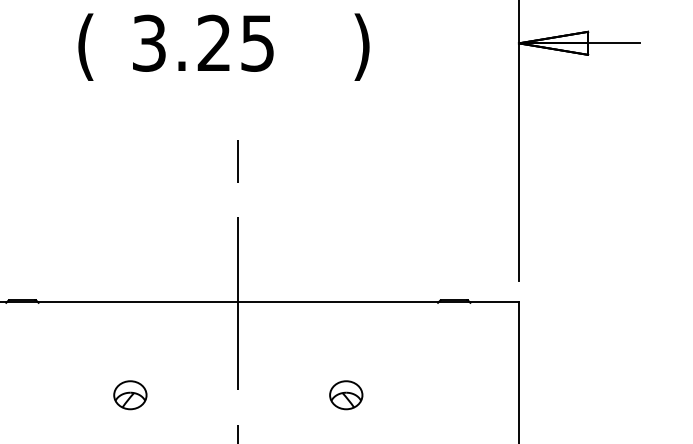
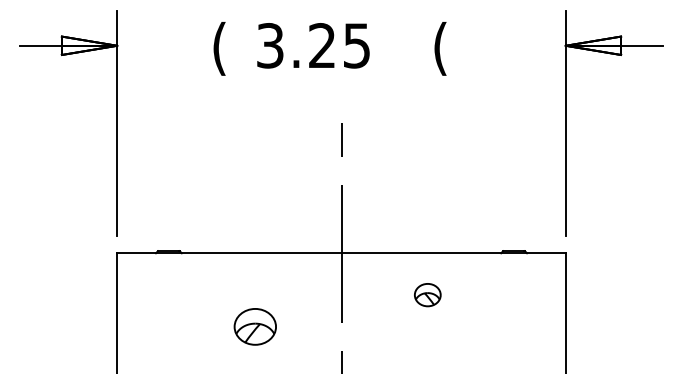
text: (362, 46) -> (440, 48), ) -> (
part: (129, 395) -> (254, 327), size x1.6
part: (345, 395) -> (427, 295), moved

